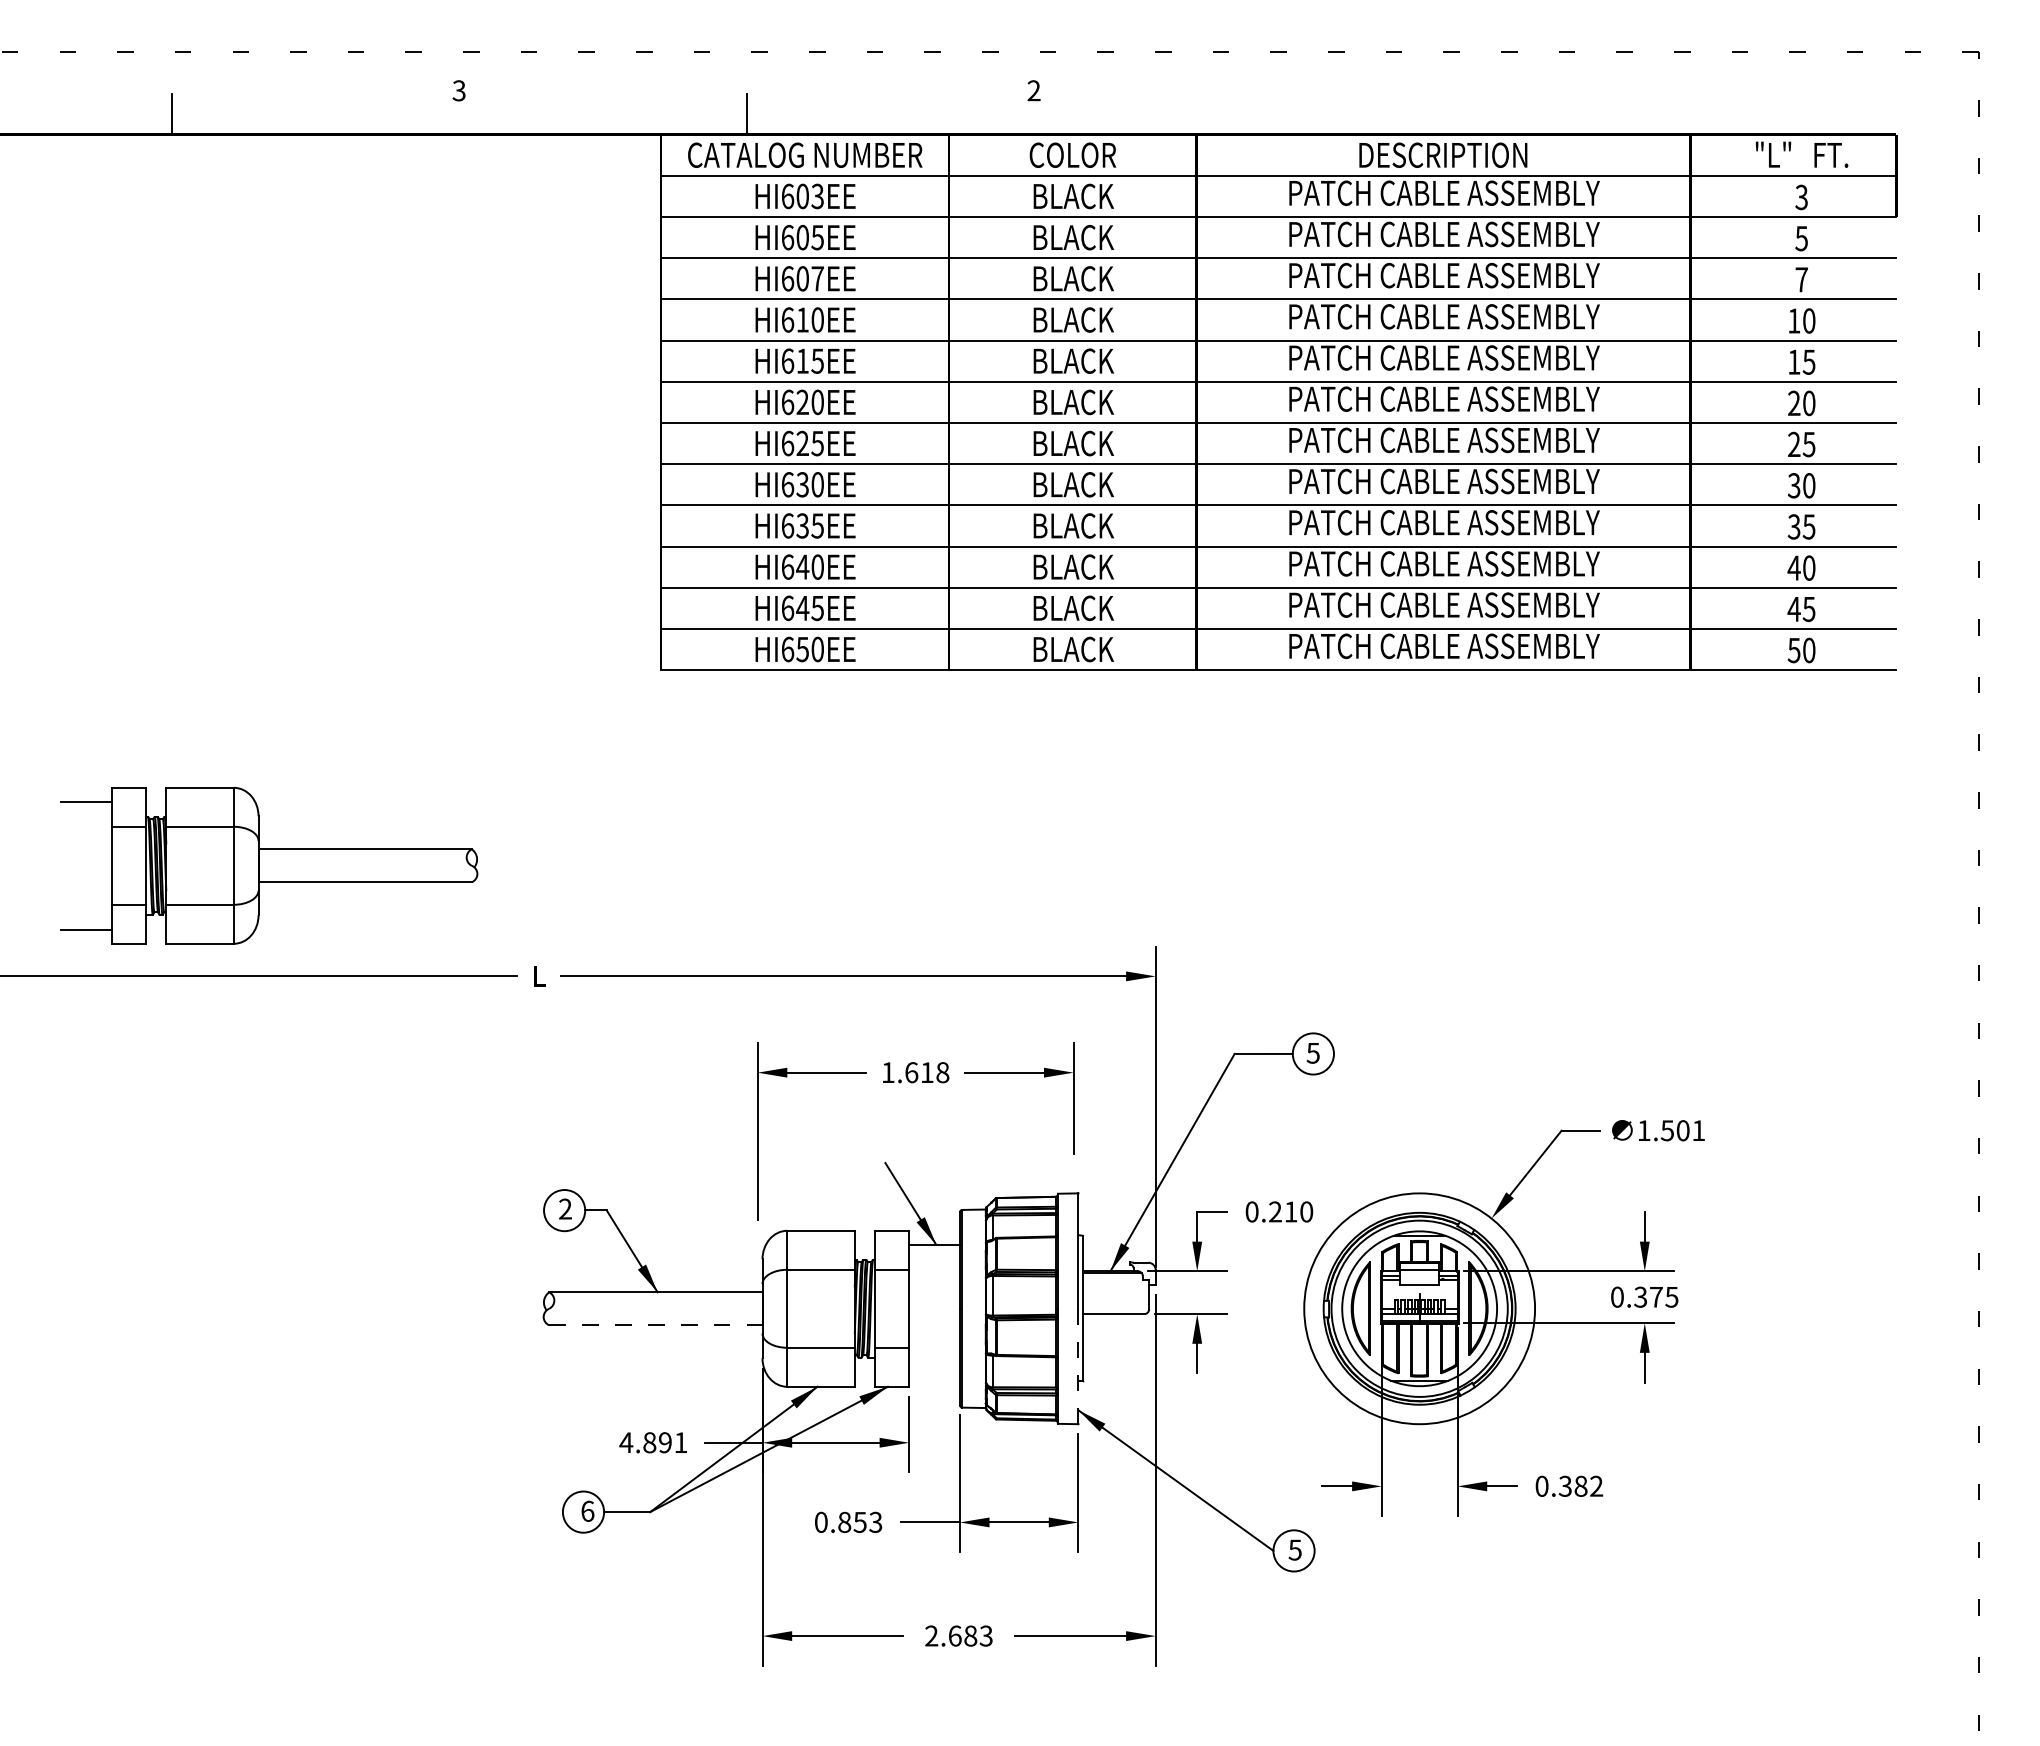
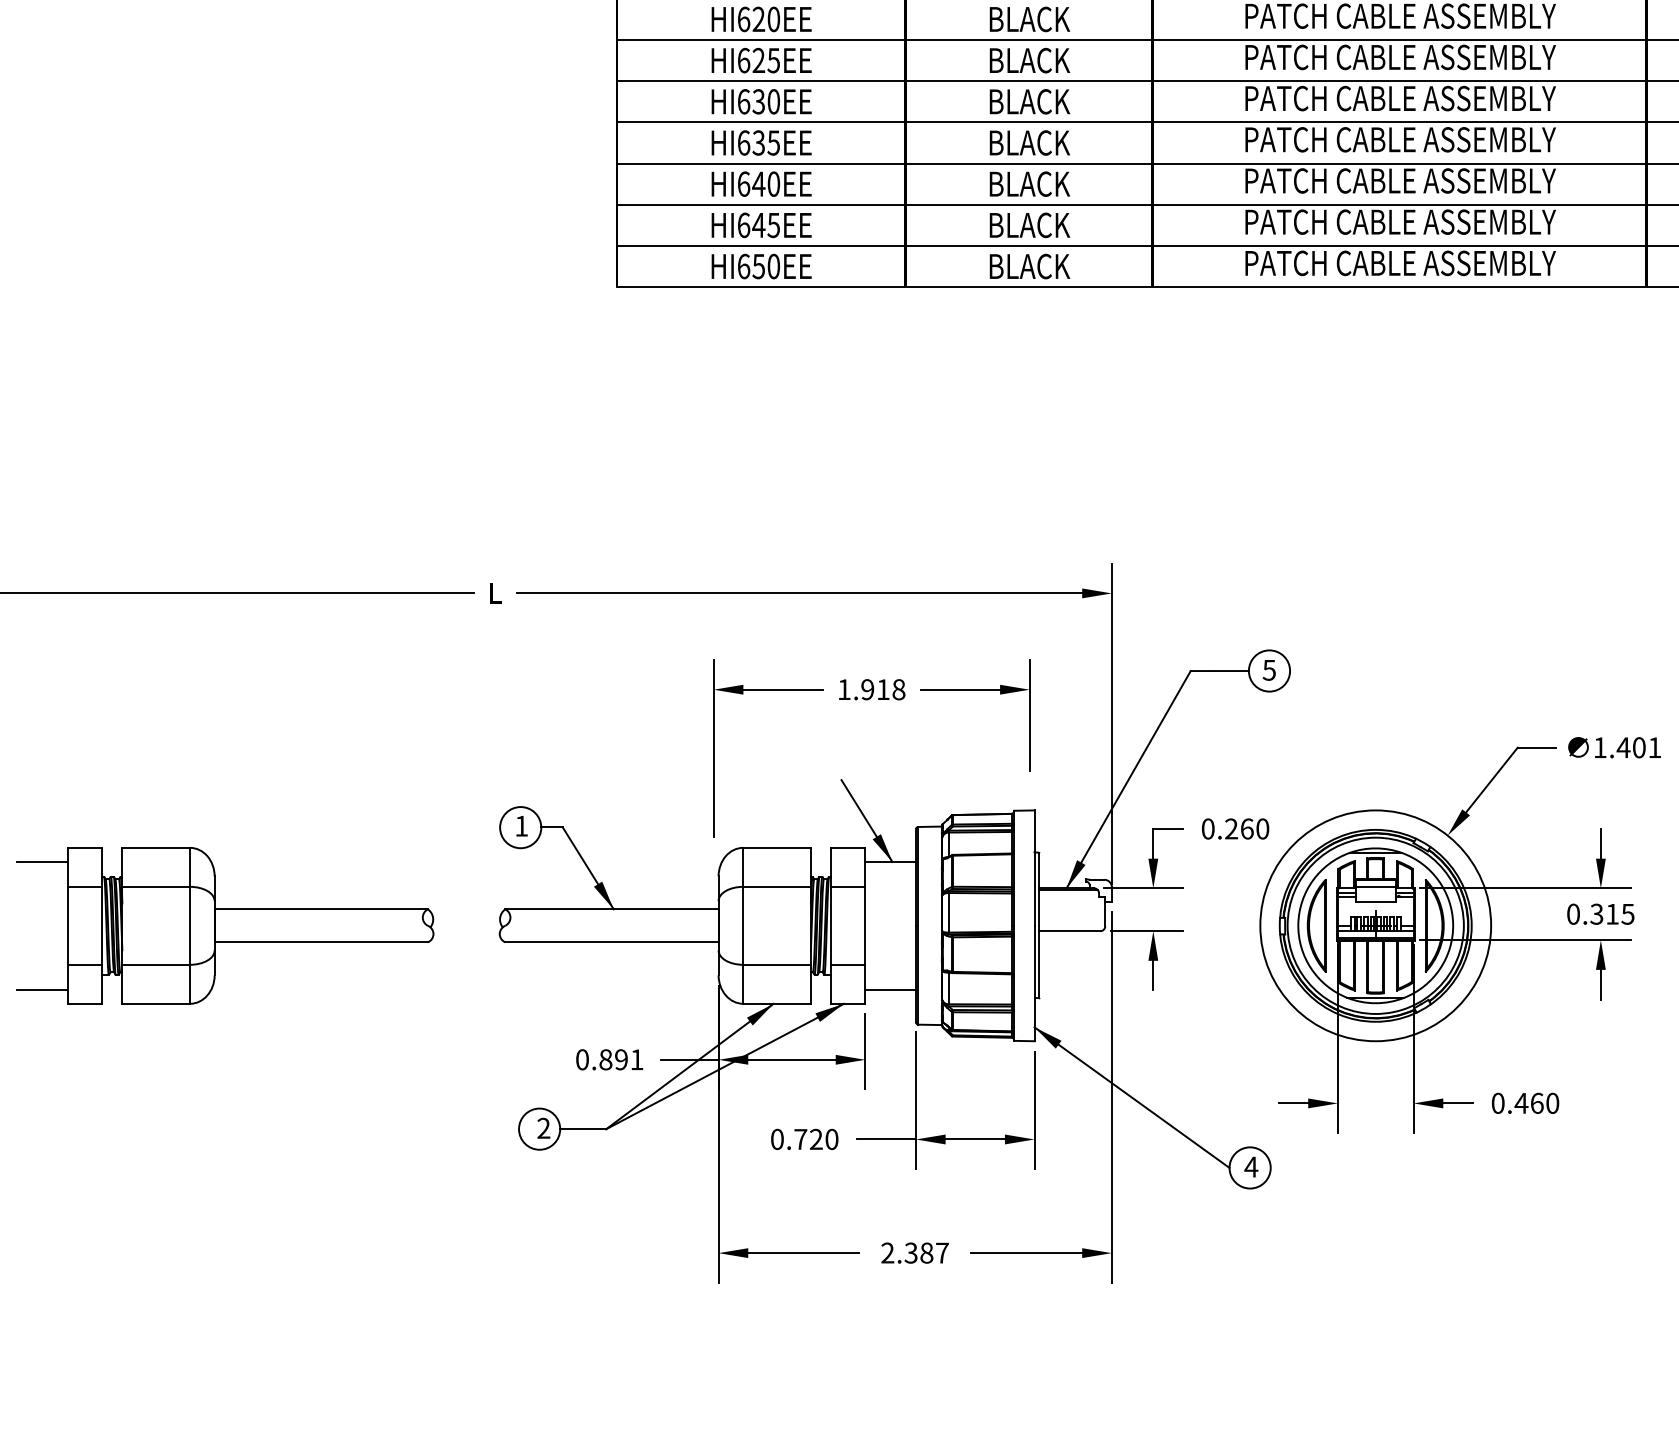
part: (269, 865) -> (225, 925), moved
text: (911, 1072) -> (867, 689), 1.618 -> 1.918
text: (1667, 1130) -> (1623, 747), 1.501 -> 1.401
text: (565, 1208) -> (521, 825), 2 -> 1
text: (1291, 1211) -> (1247, 828), 0.210 -> 0.260
text: (1656, 1297) -> (1612, 914), 0.375 -> 0.315
line: (655, 1325) -> (611, 942), dashed -> solid
line: (1078, 1366) -> (1034, 983), dashed -> solid
line: (934, 1372) -> (890, 989), added
text: (626, 1442) -> (582, 1059), 4.891 -> 0.891
text: (1580, 1485) -> (1536, 1102), 0.382 -> 0.460
text: (587, 1510) -> (543, 1127), 6 -> 2
text: (860, 1521) -> (816, 1138), 0.853 -> 0.720
text: (1295, 1549) -> (1251, 1166), 5 -> 4
text: (970, 1635) -> (926, 1252), 2.683 -> 2.387

